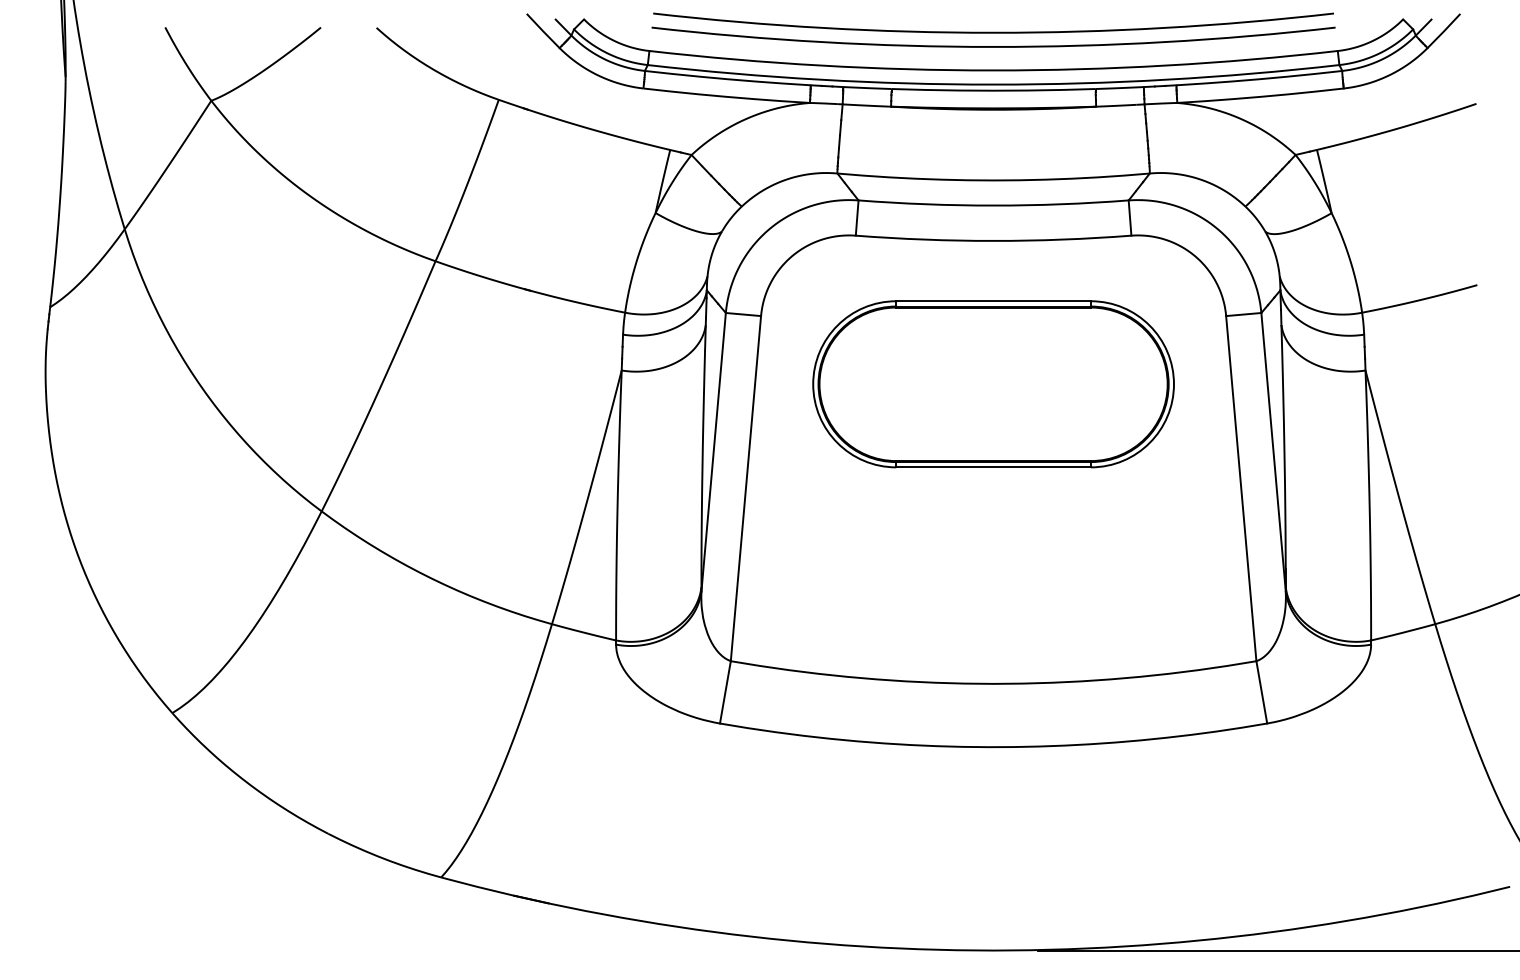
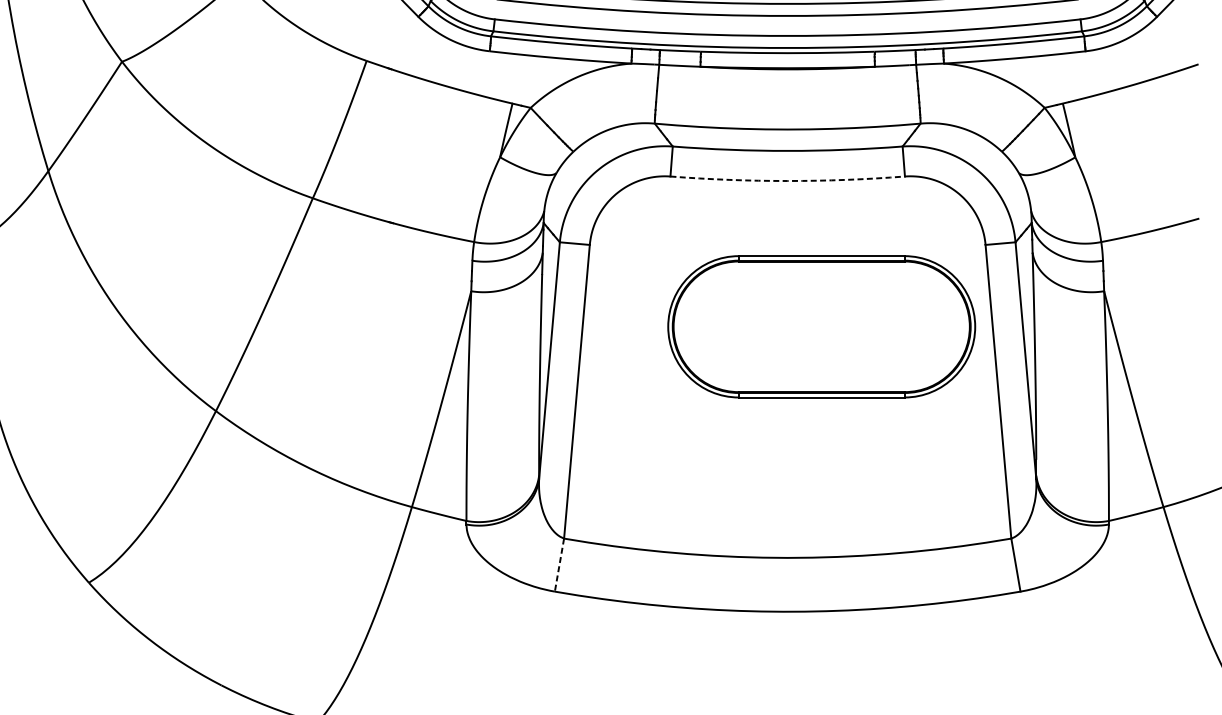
arc: (993, 240) -> (787, 180), solid -> dashed
part: (993, 384) -> (821, 326), moved
line: (725, 692) -> (559, 565), solid -> dashed

